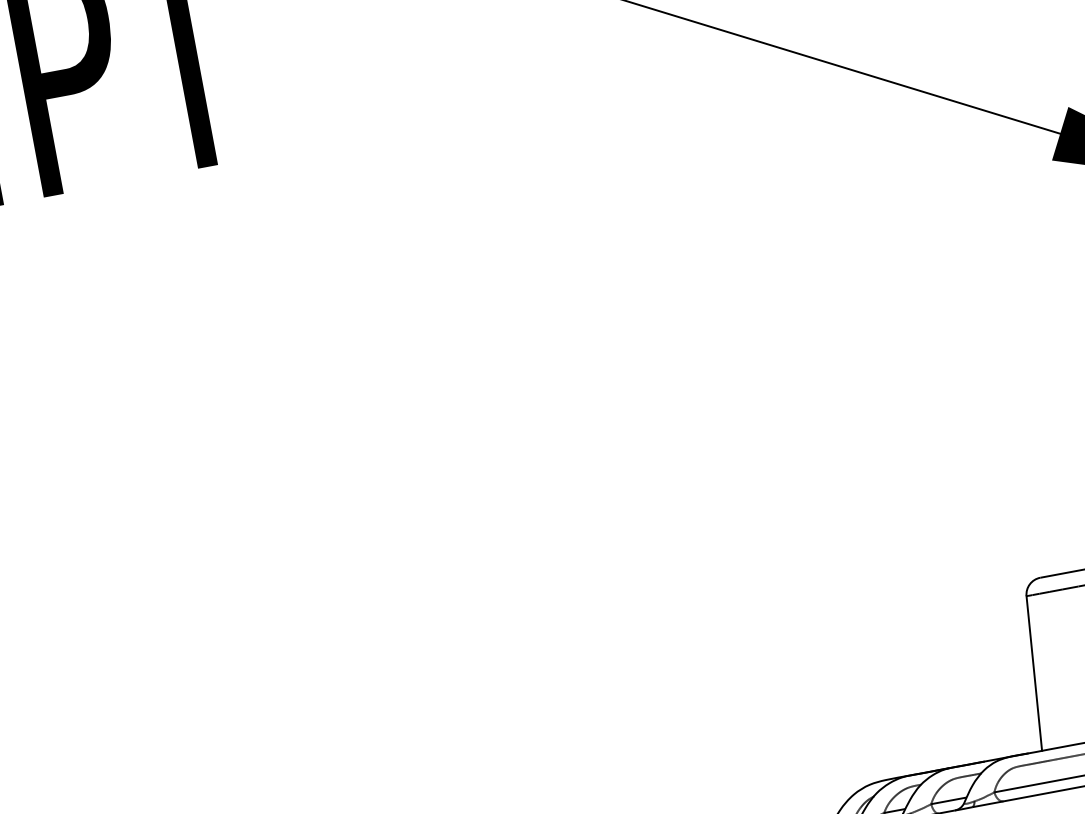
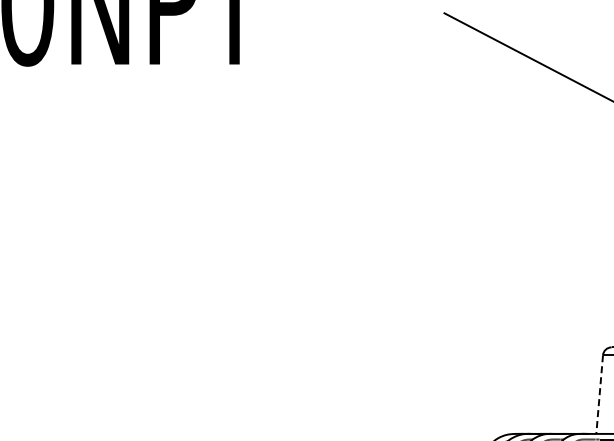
line: (1034, 675) -> (599, 395), solid -> dashed

